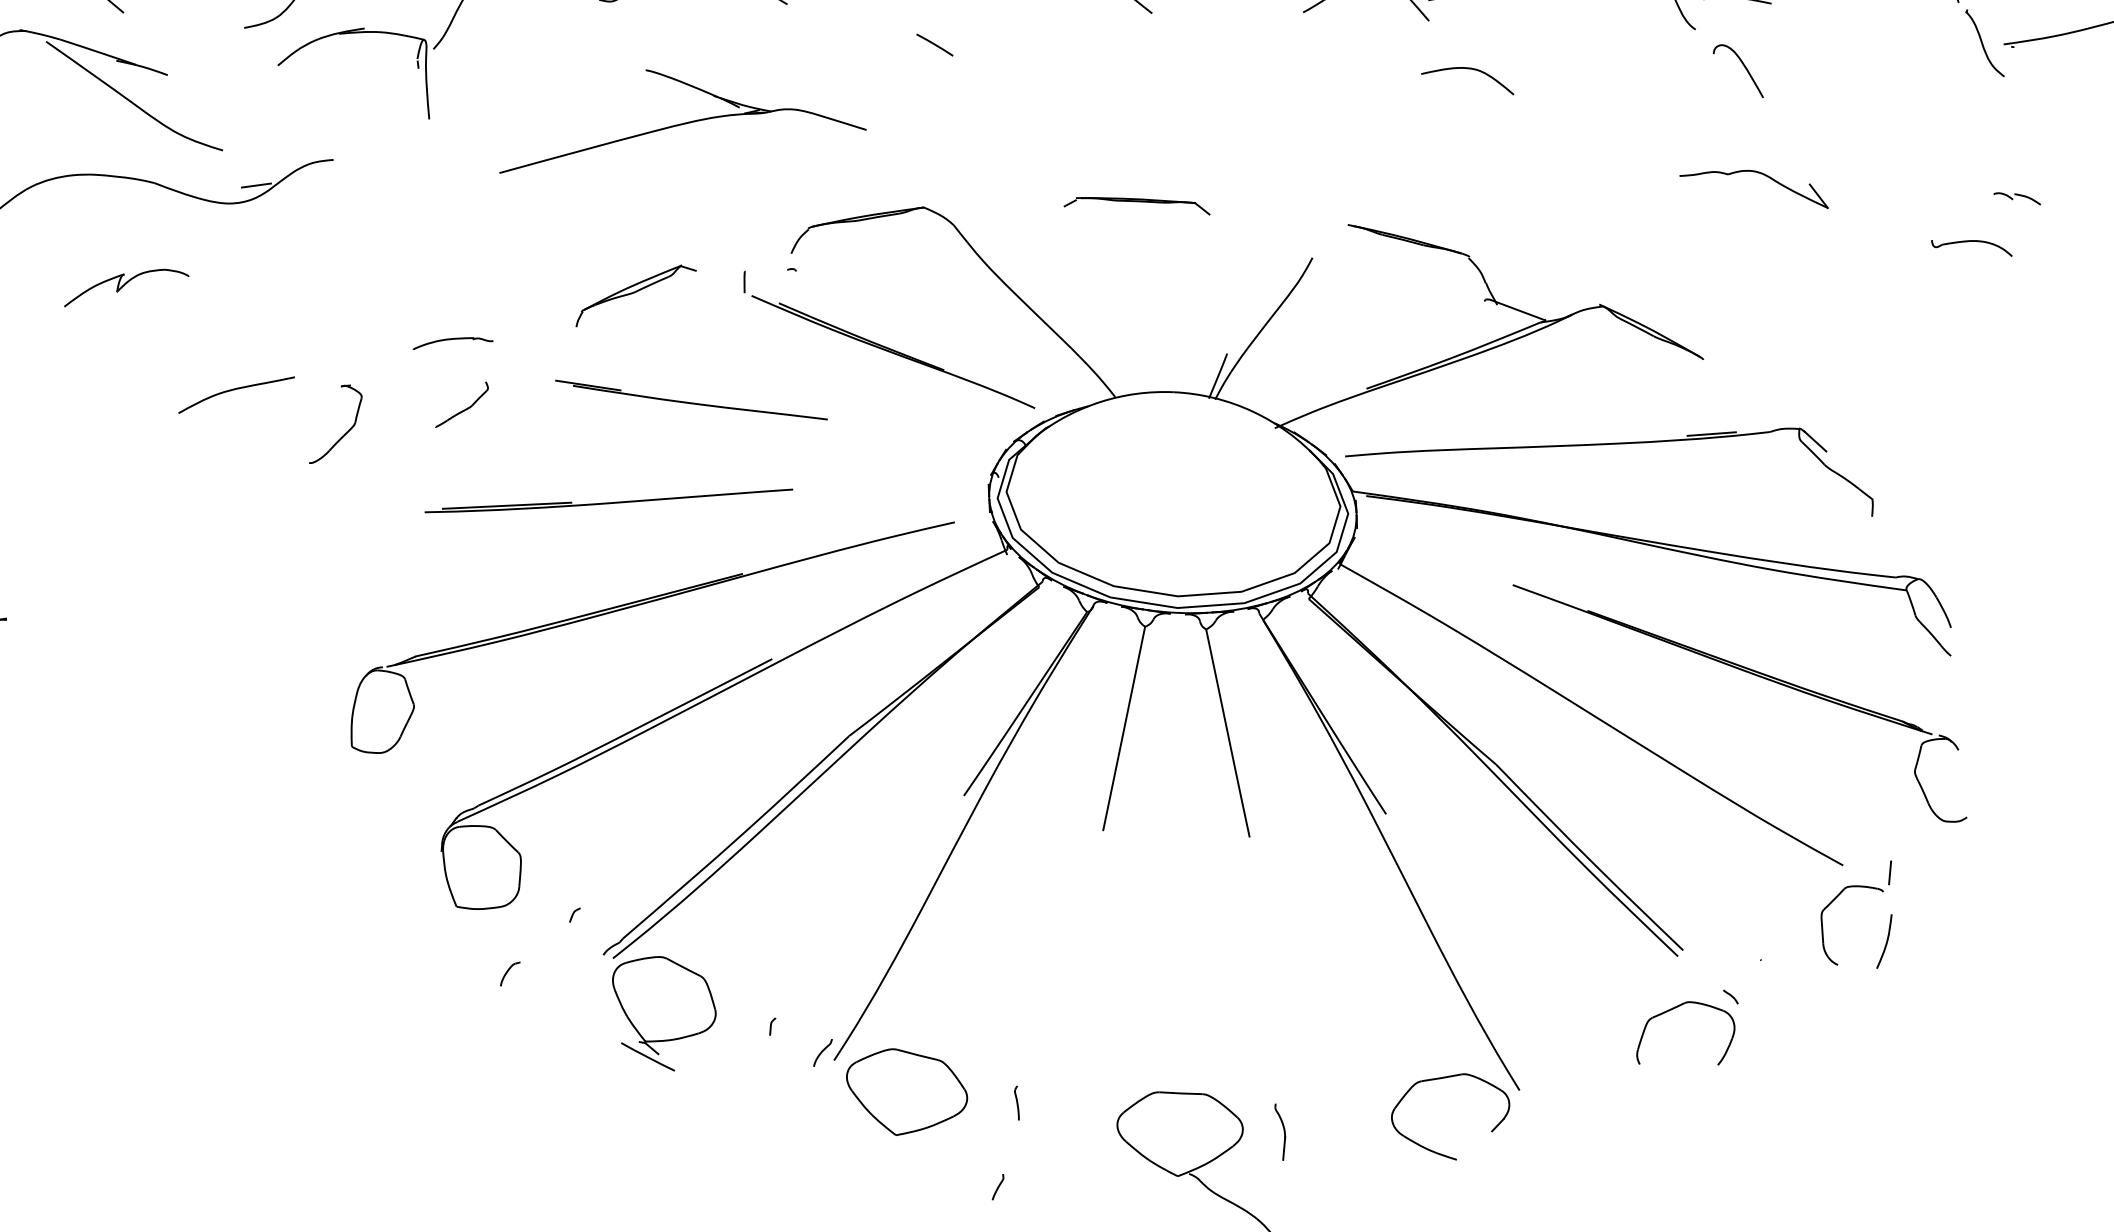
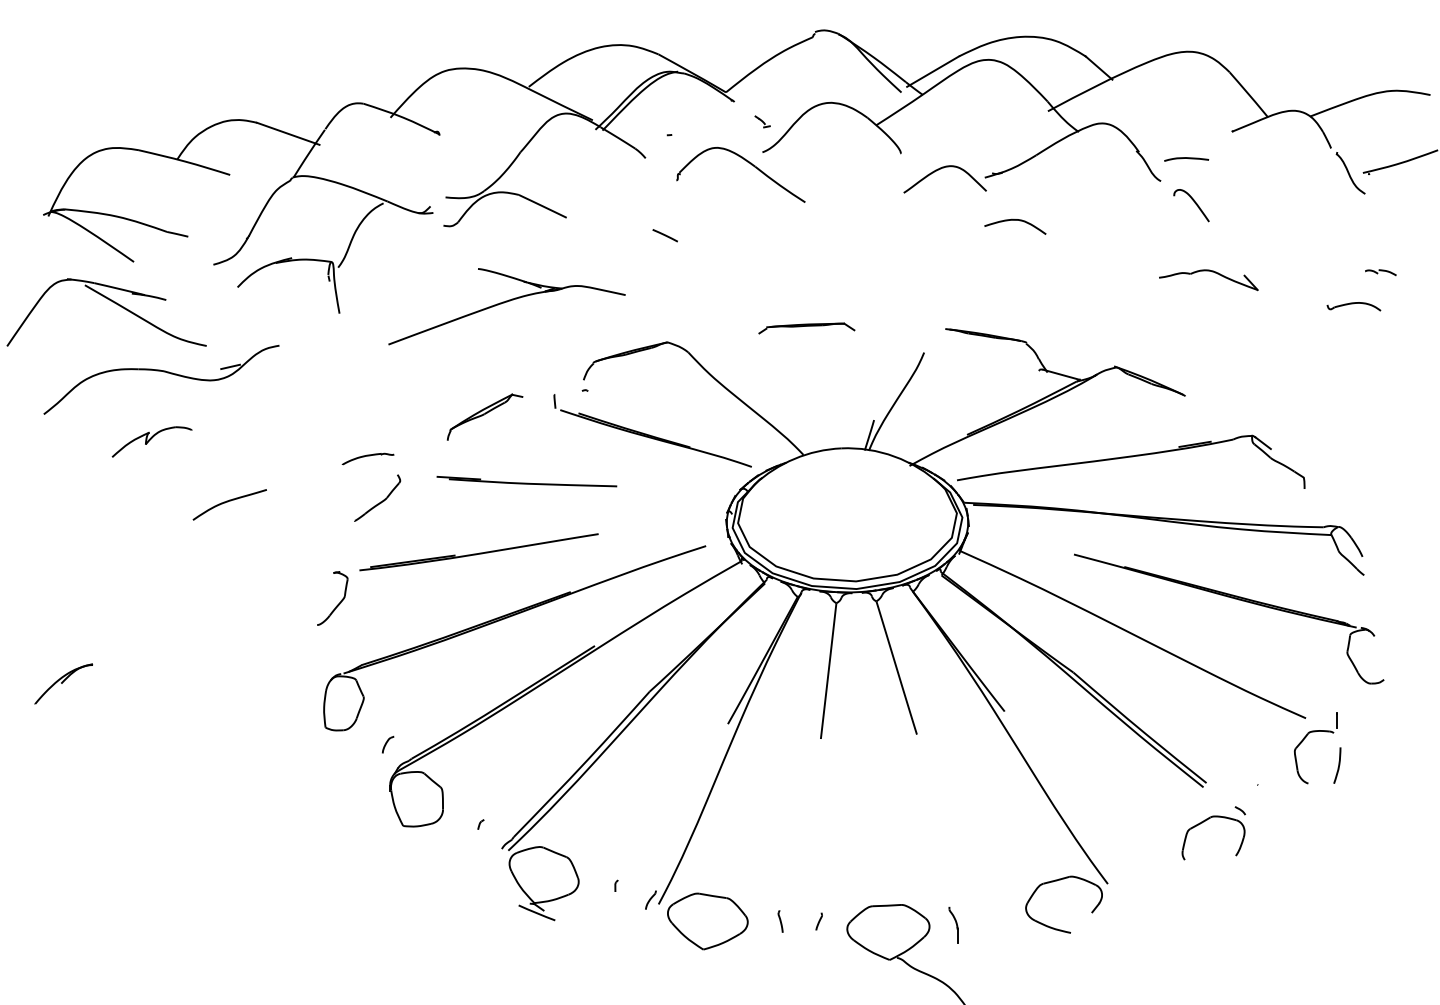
part: (462, 403) -> (377, 497), size x1.43
part: (344, 433) -> (338, 603), moved
part: (510, 973) -> (388, 744), moved
line: (997, 1186) -> (818, 921), moved

